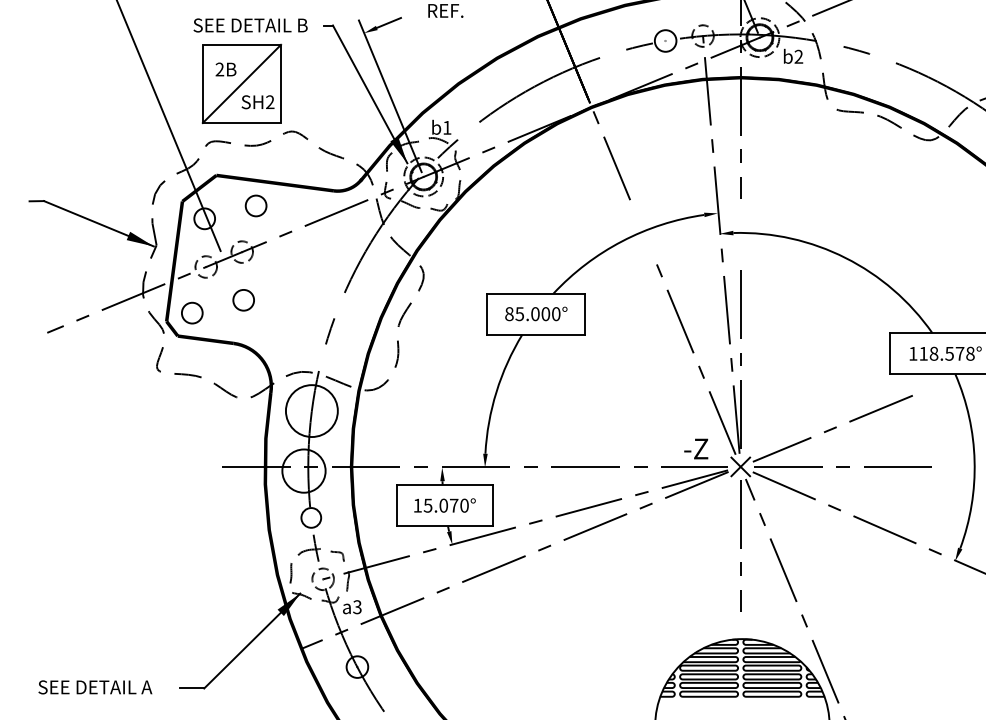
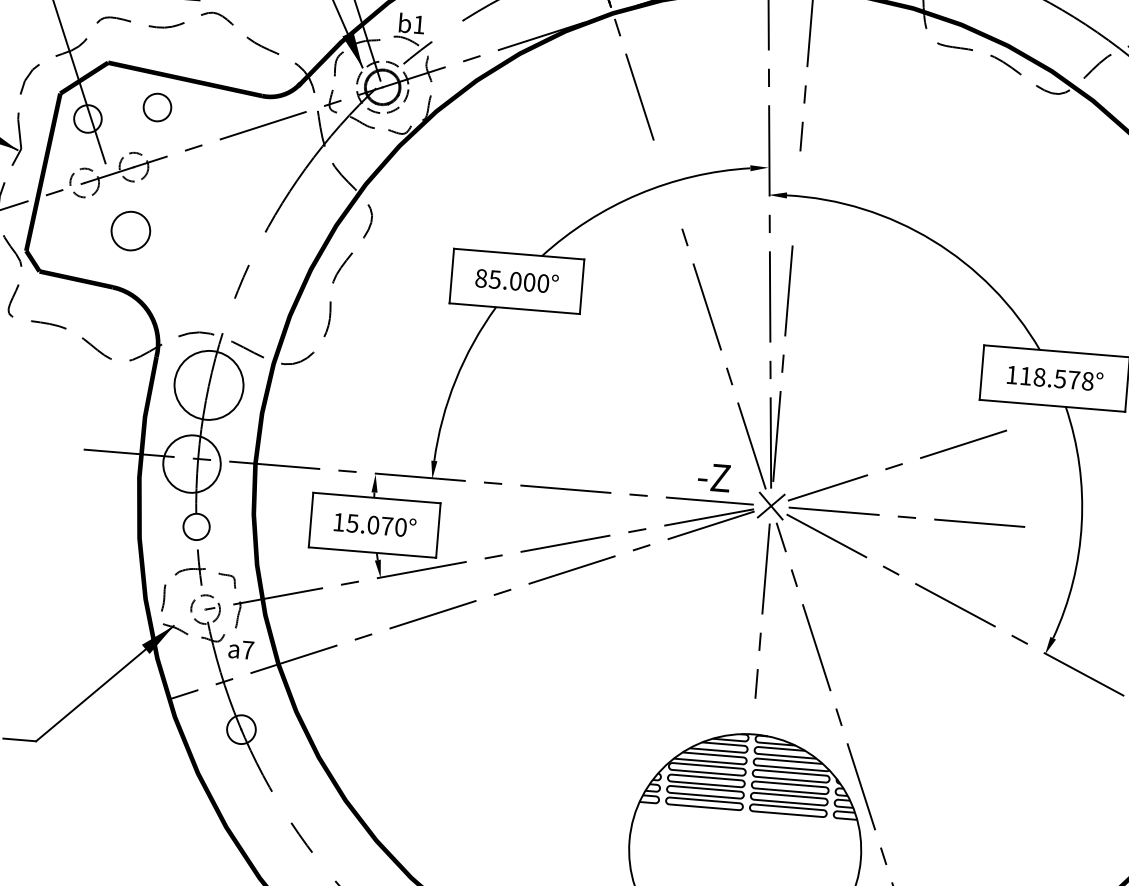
circle: (243, 300) -> (130, 231), size x1.4
circle: (192, 312) -> (61, 241), removed
text: (357, 607) -> (248, 650), a3 -> a7

